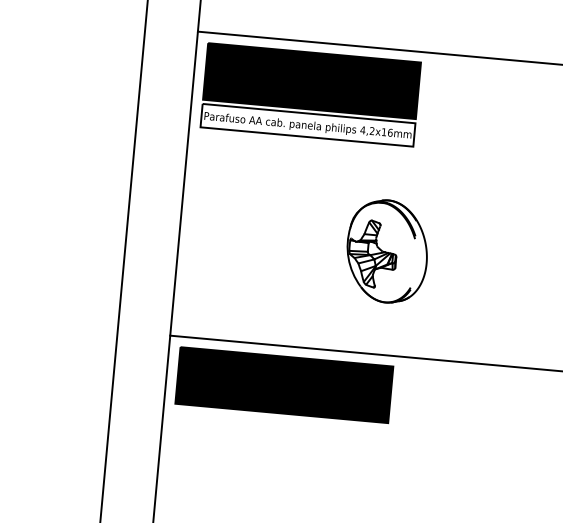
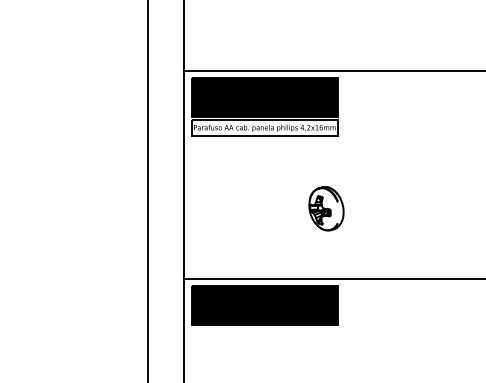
part: (387, 251) -> (326, 208), size x0.62

